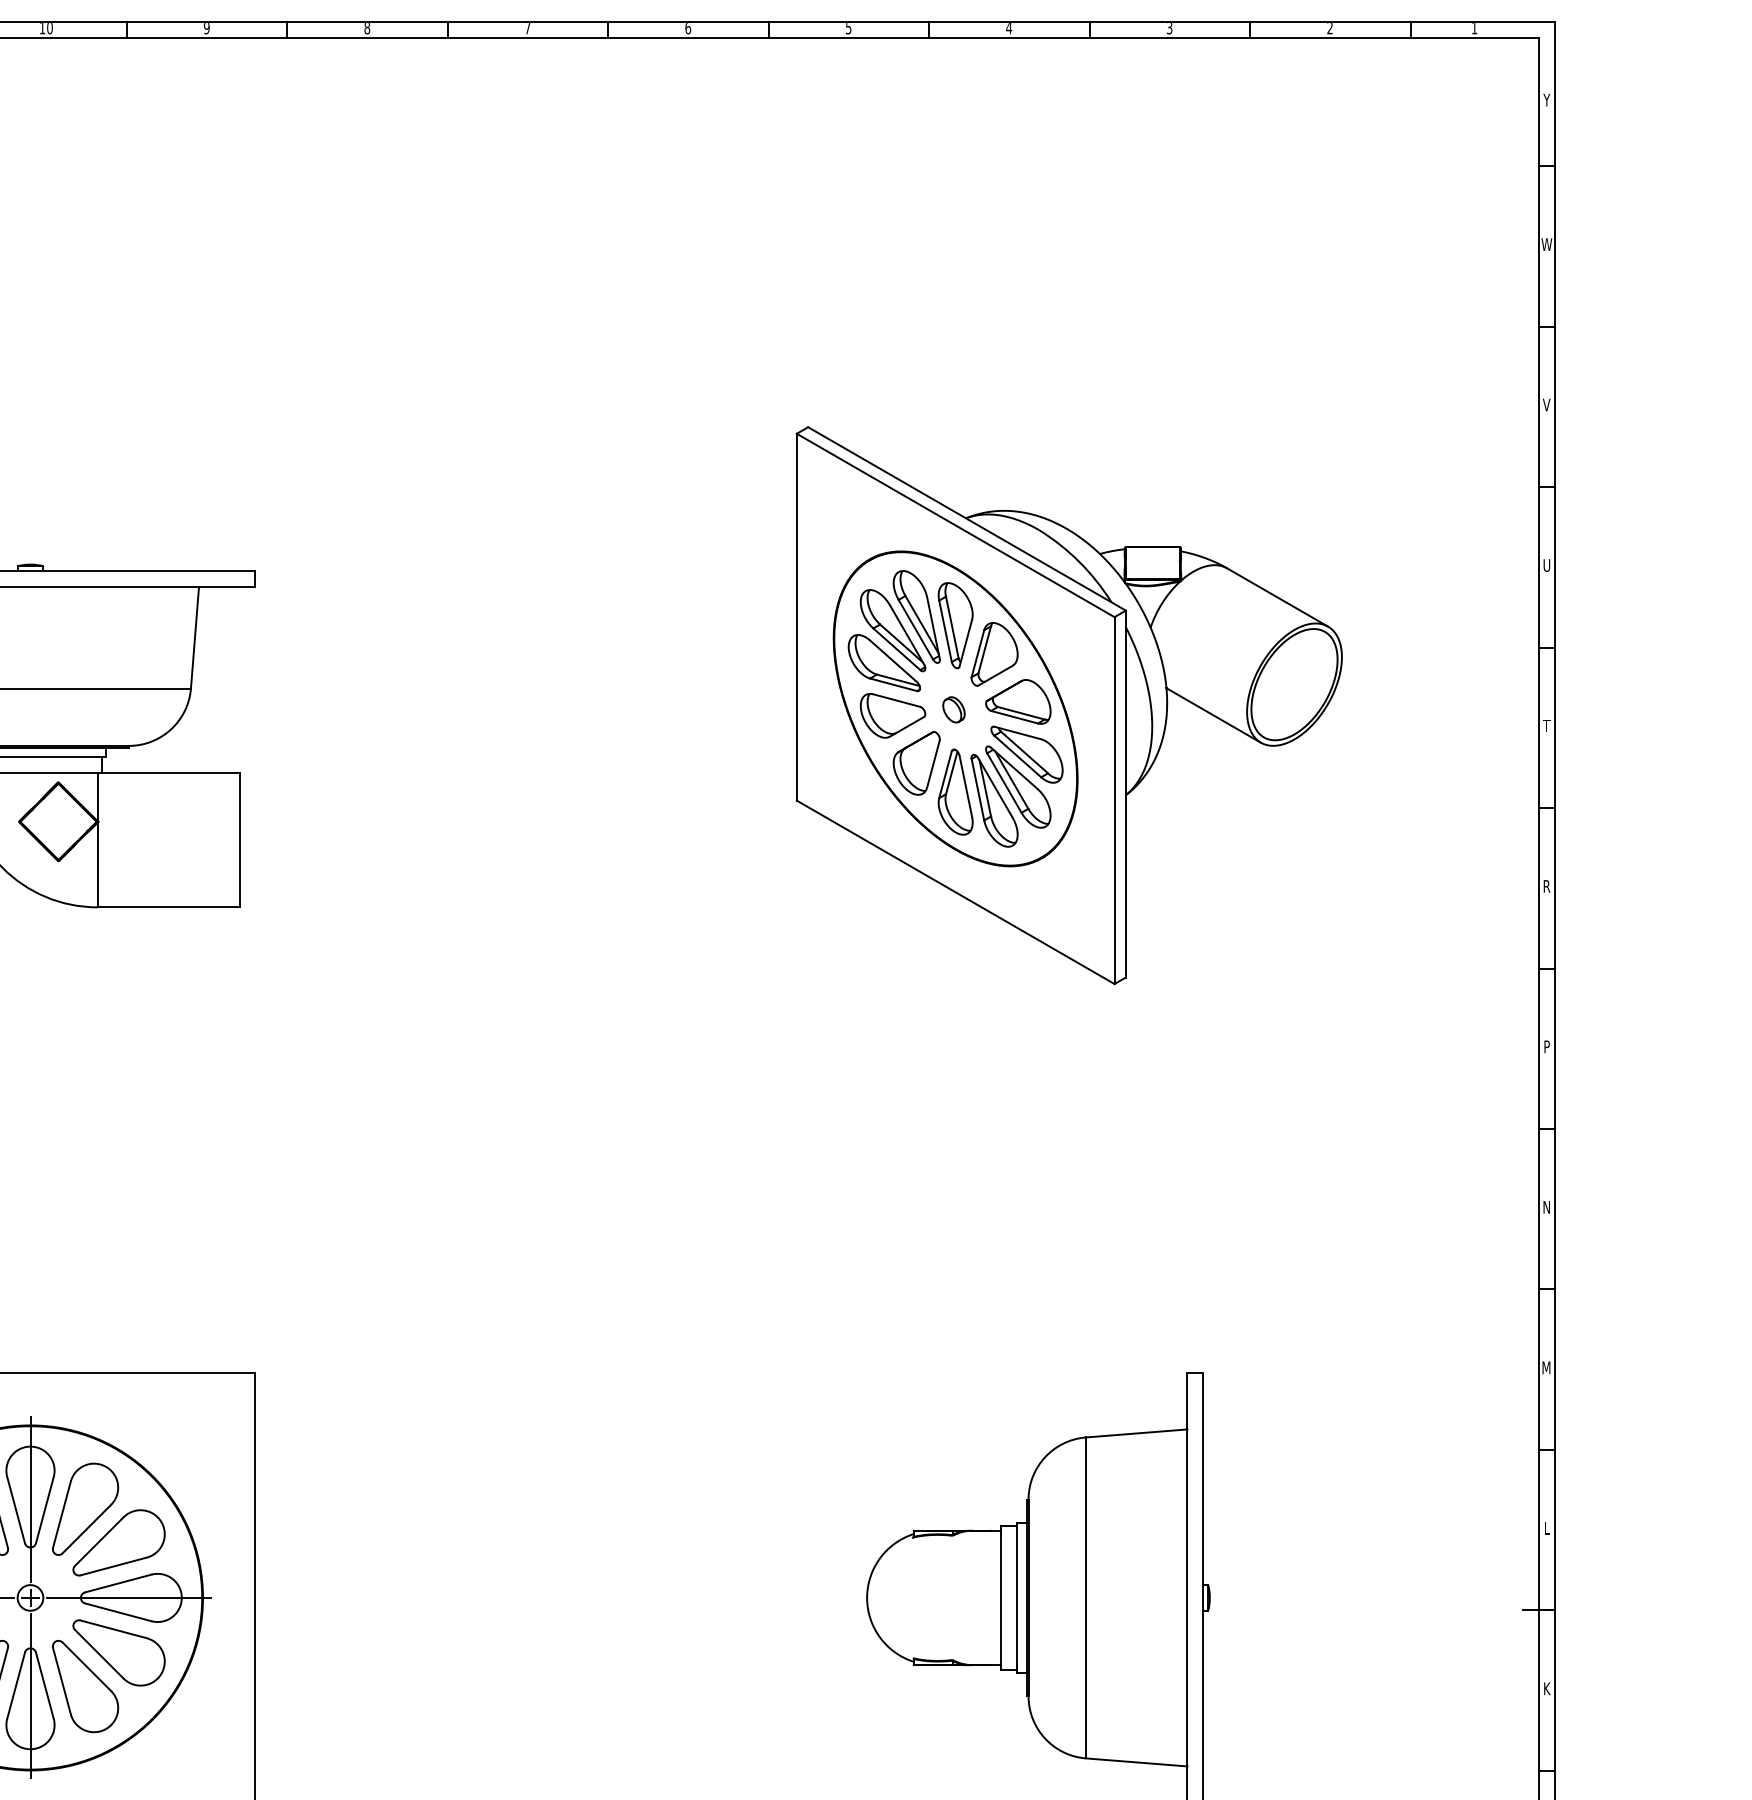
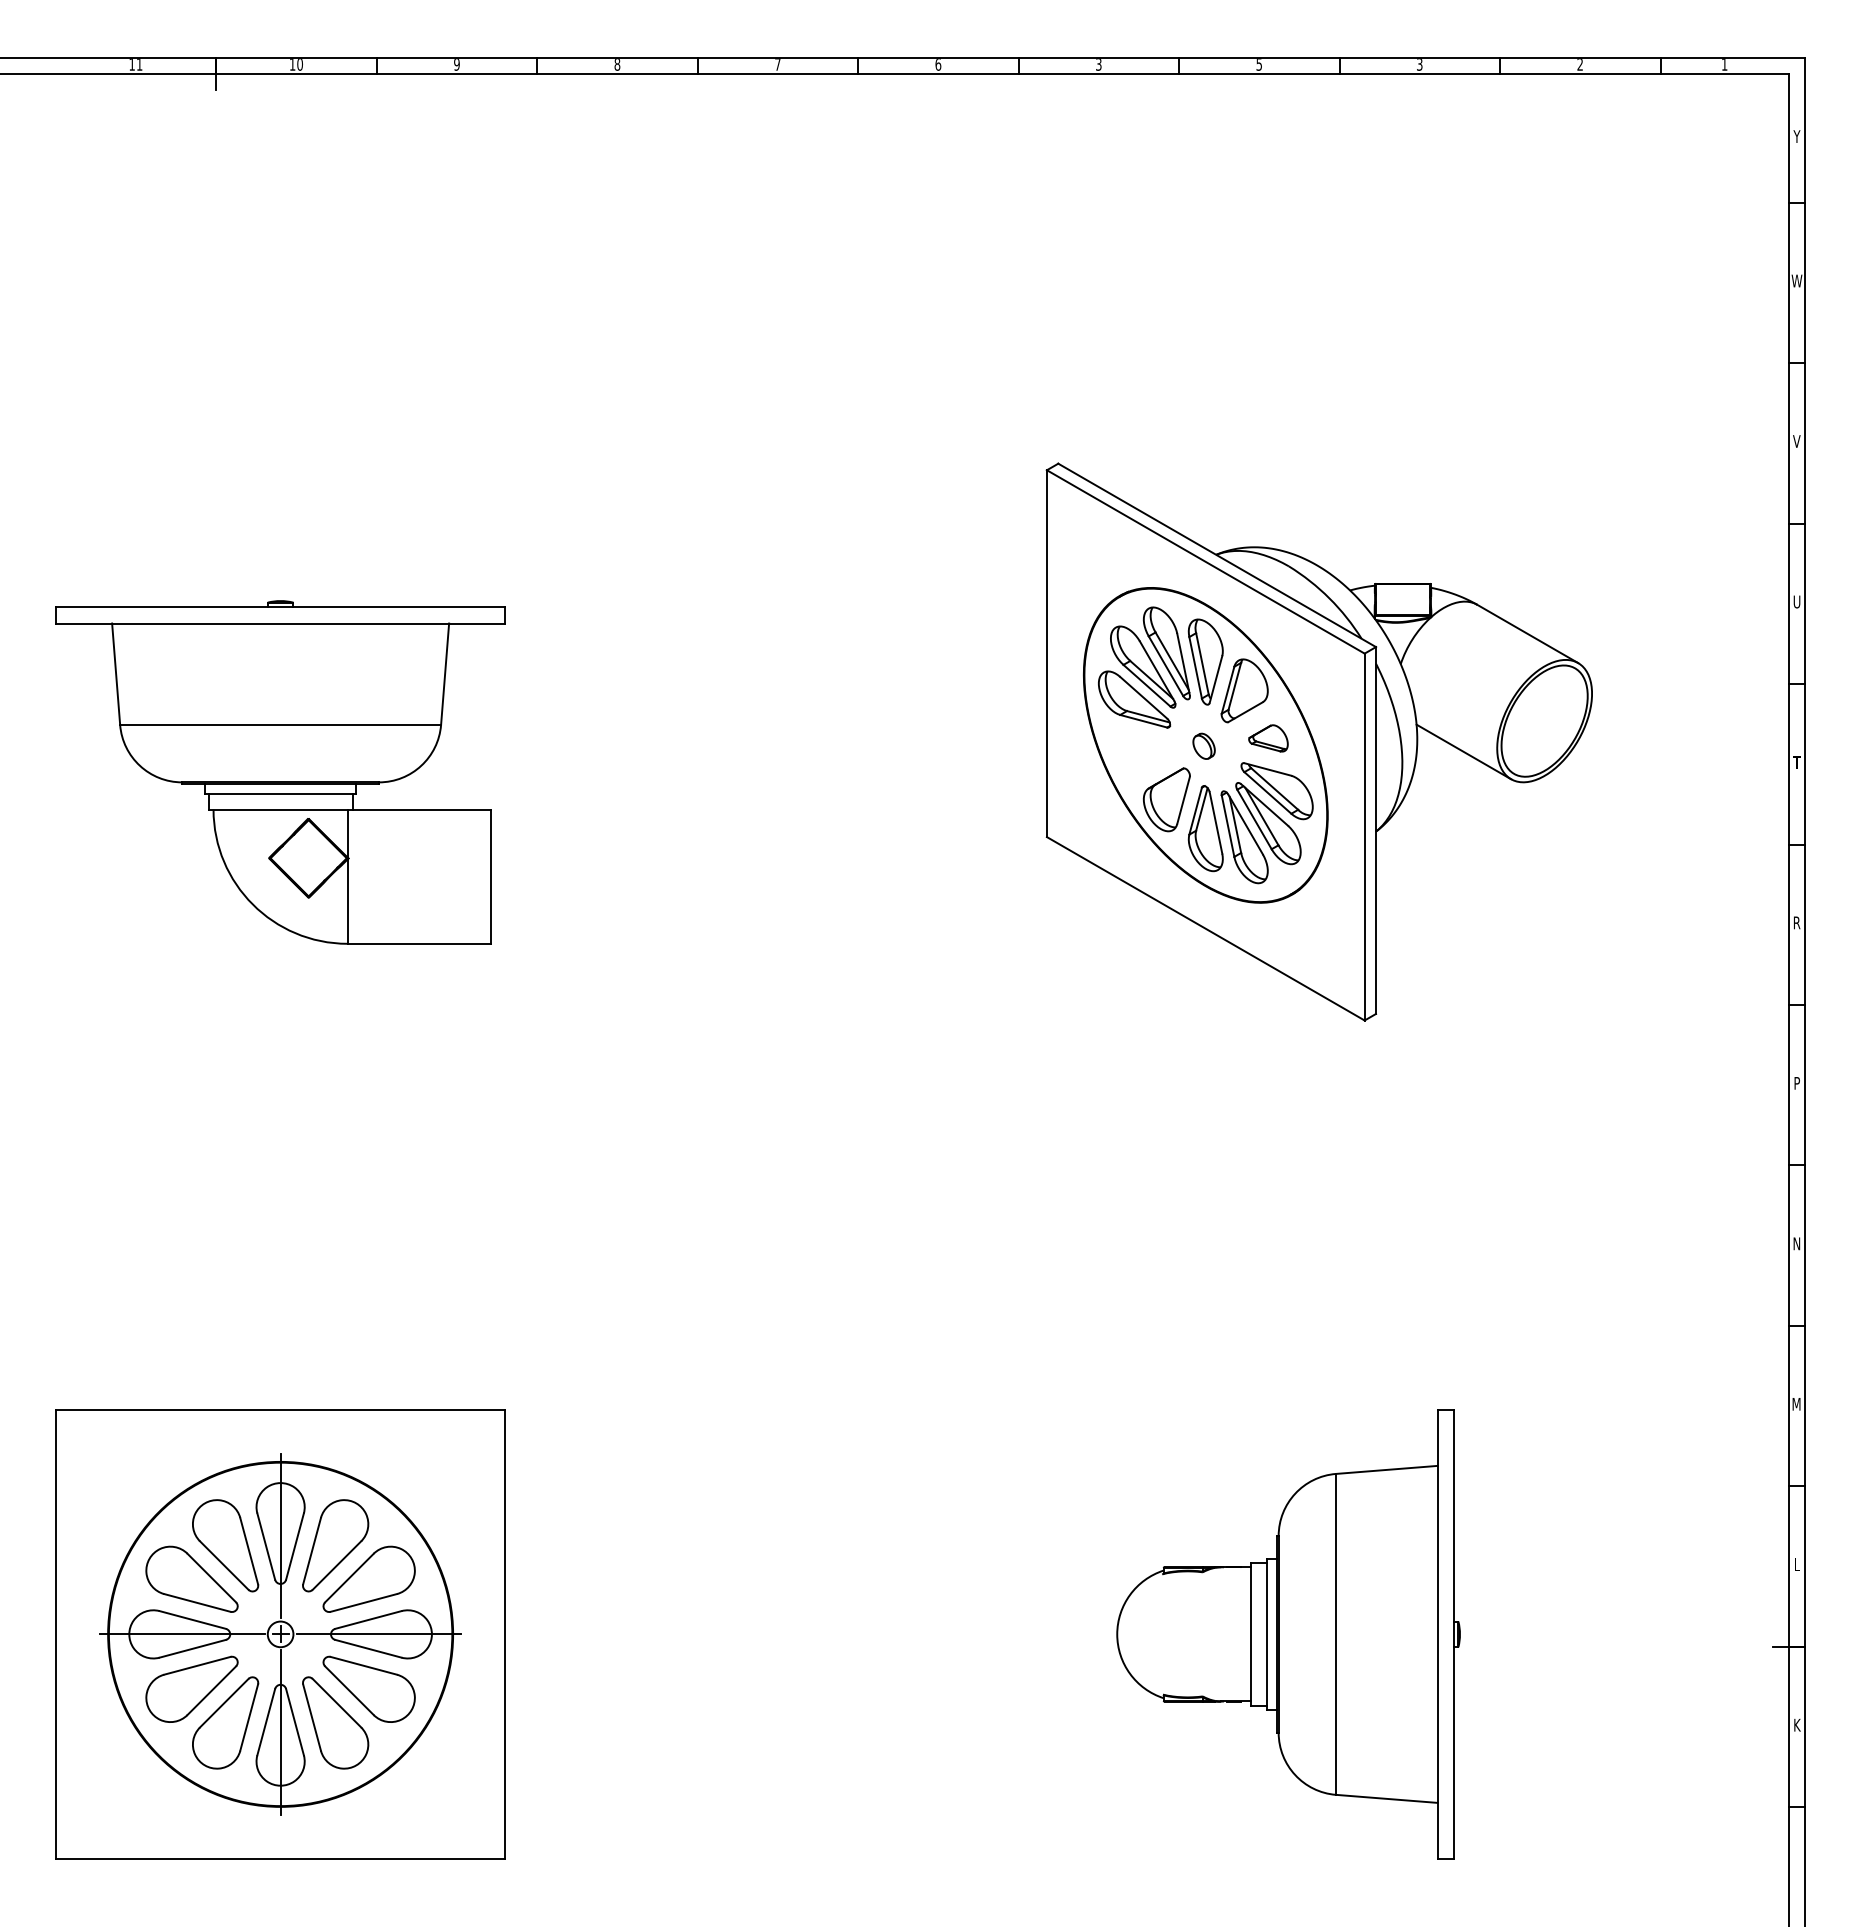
text: (848, 27) -> (1098, 63), 5 -> 3
text: (1009, 28) -> (1259, 64), 4 -> 5
part: (1018, 702) -> (1268, 738), size x0.6
part: (893, 716) -> (1143, 752), removed

